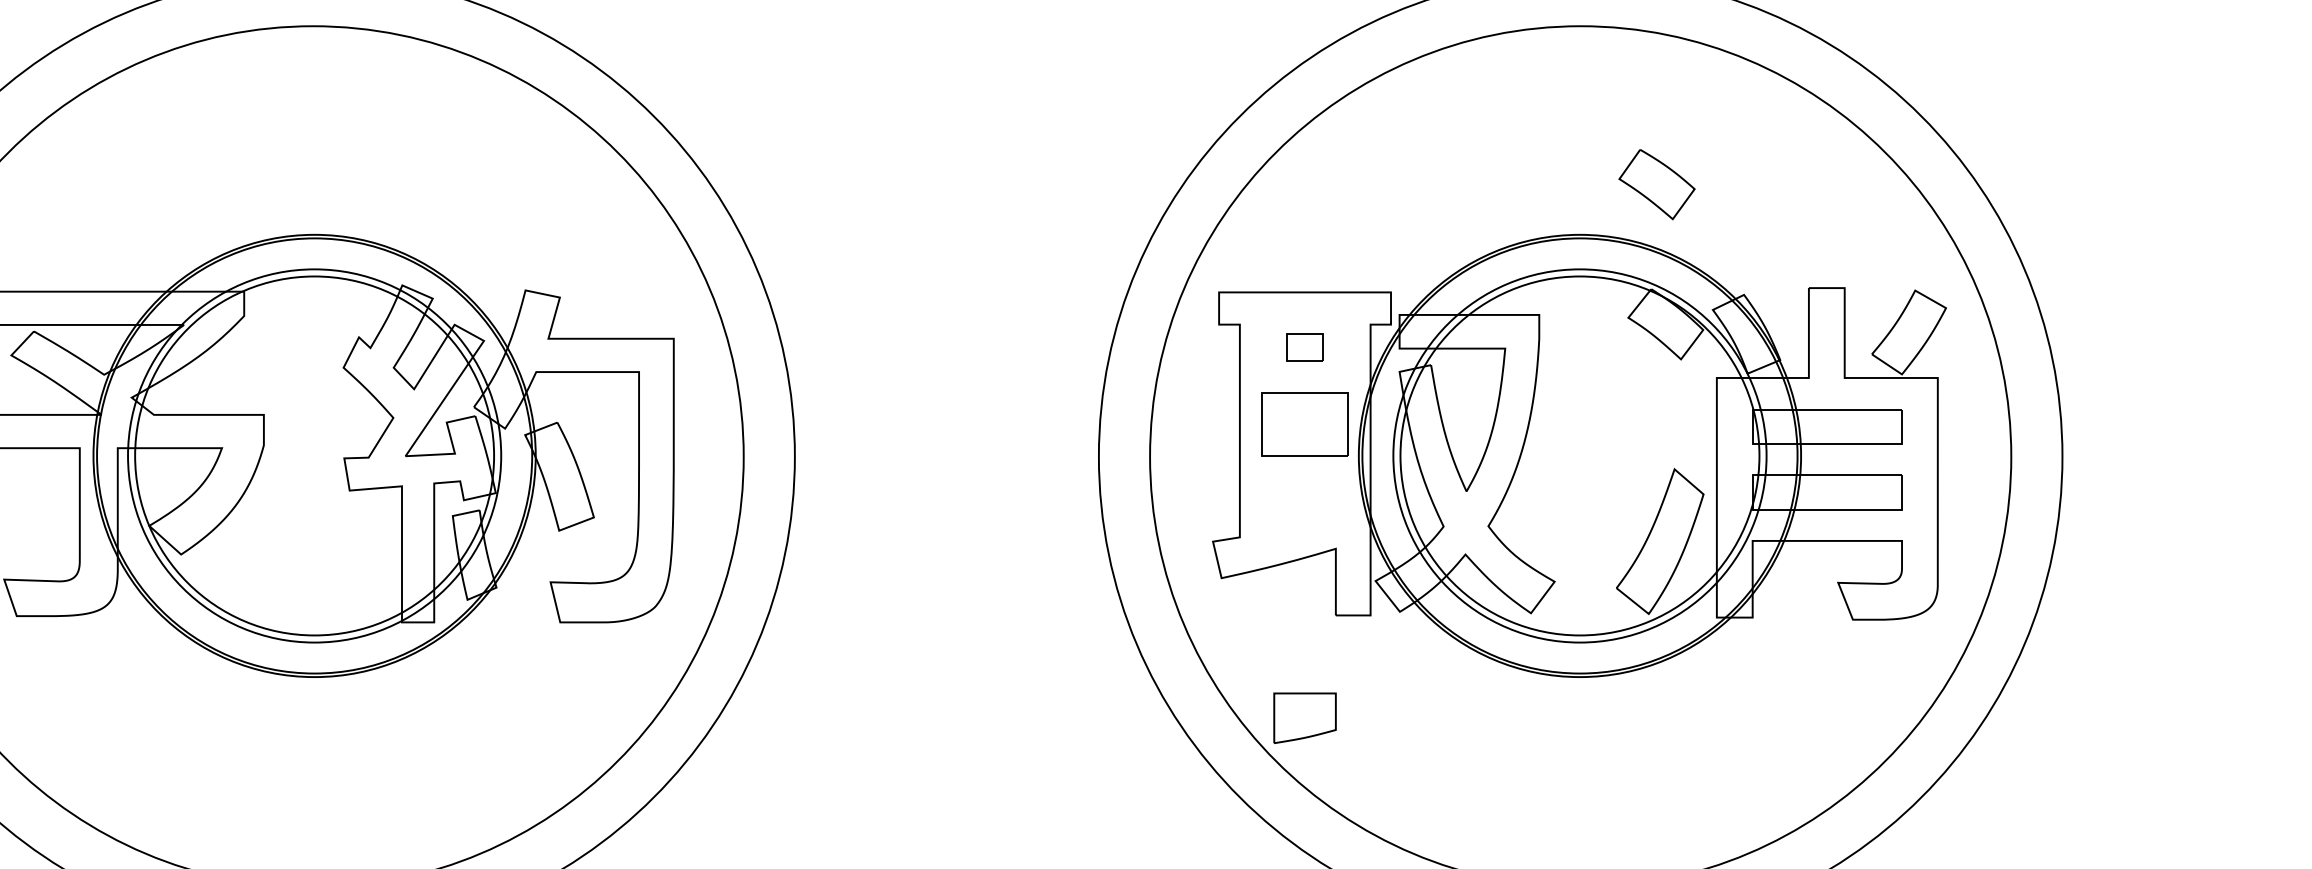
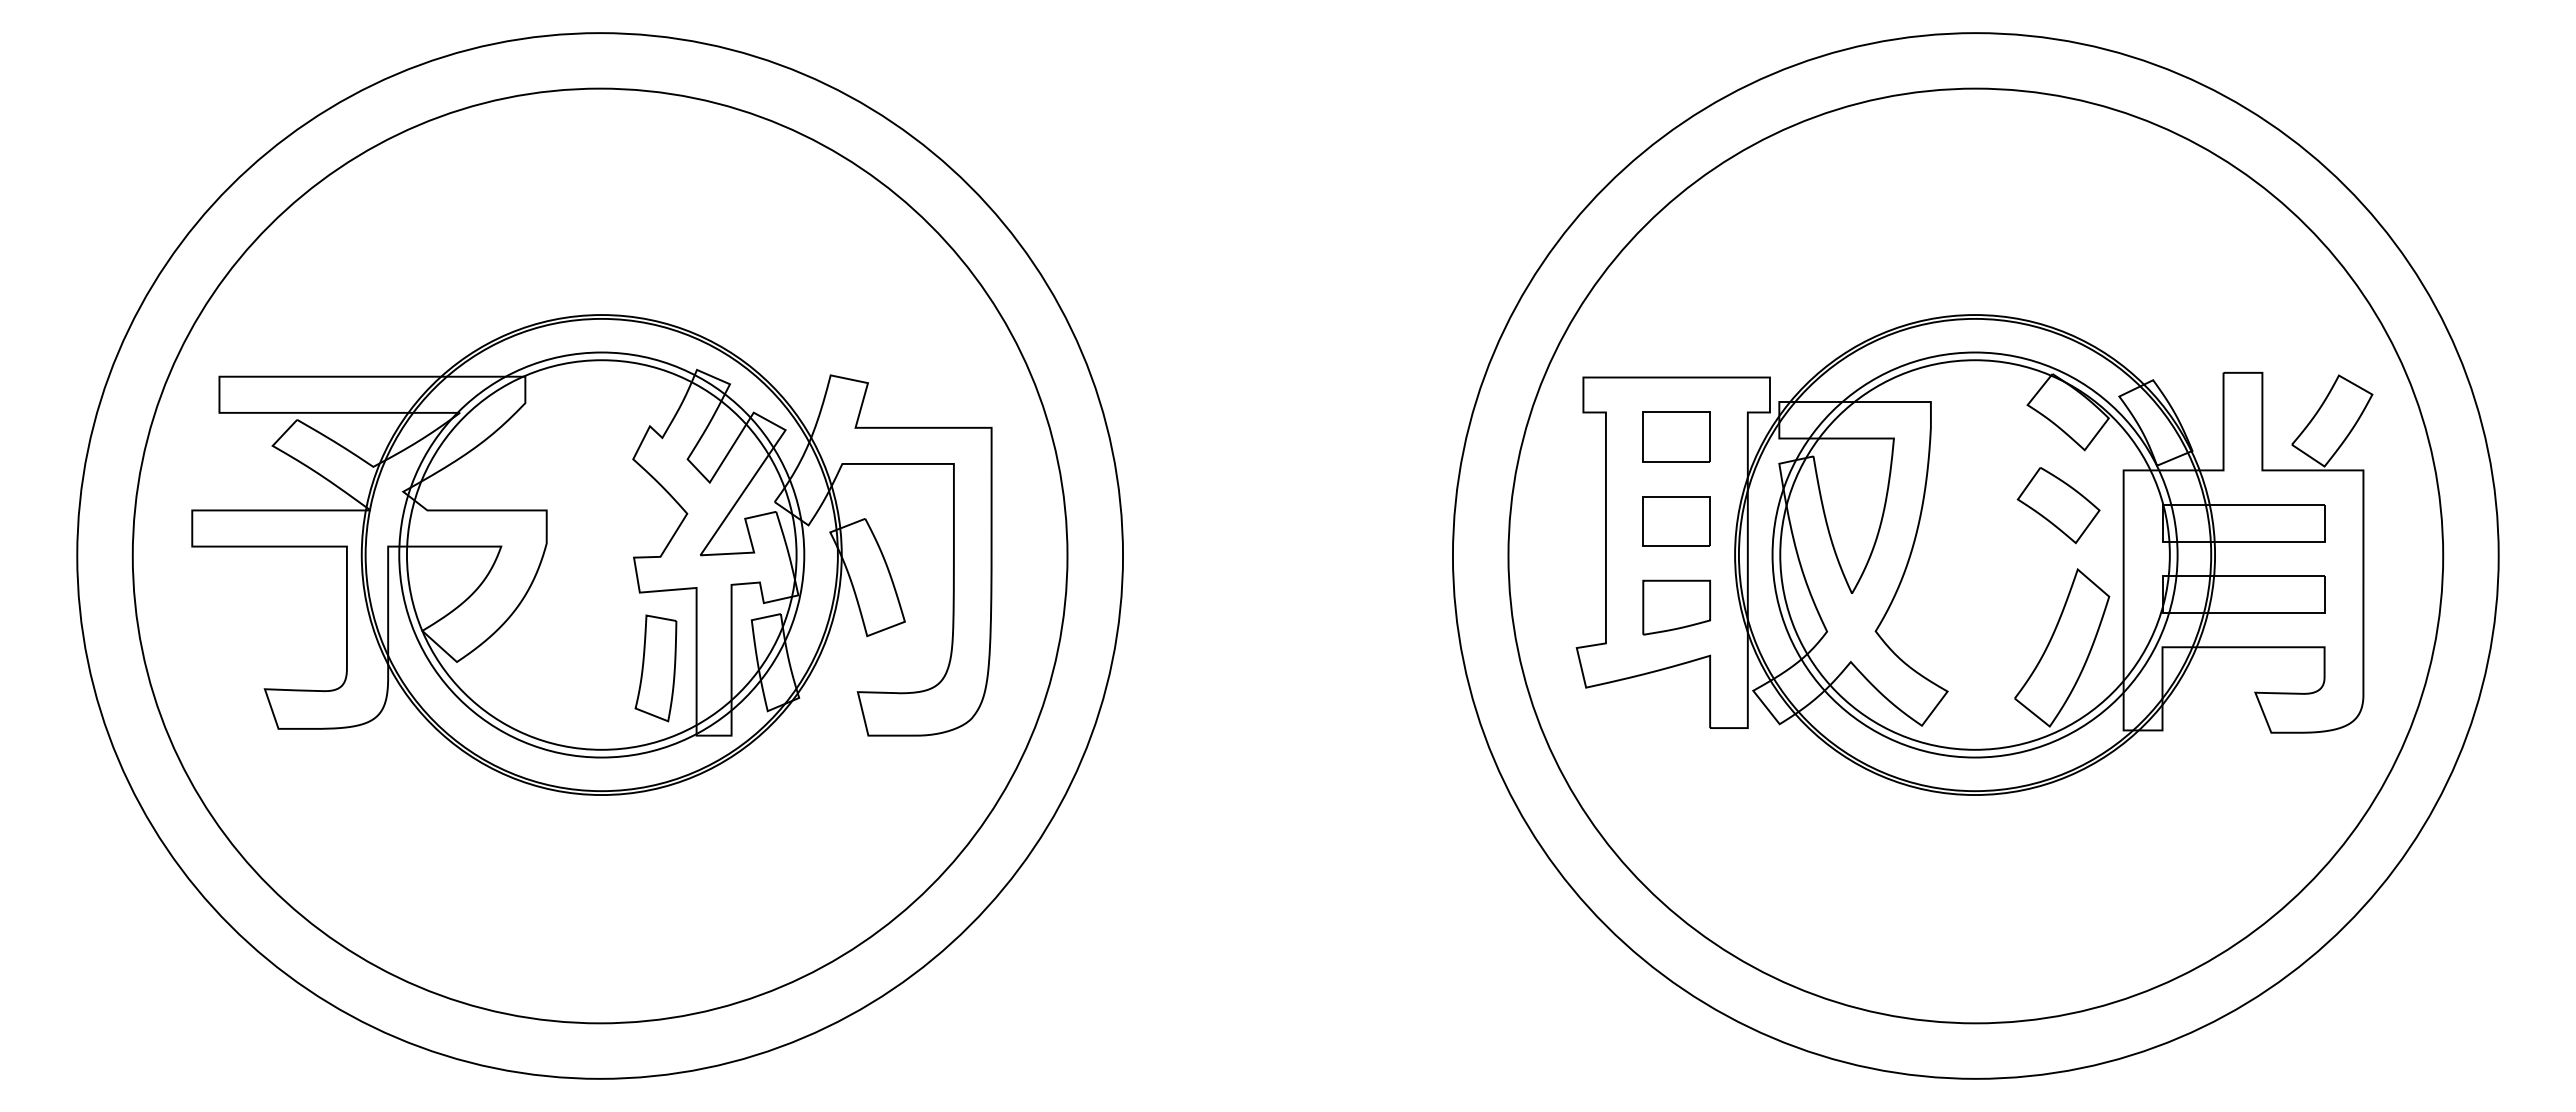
part: (1656, 184) -> (2058, 505), moved
part: (1304, 346) -> (1676, 436), size x1.67
part: (1304, 425) -> (1676, 521), size x0.71
part: (364, 560) -> (655, 668), added
part: (1304, 718) -> (1676, 607), moved

